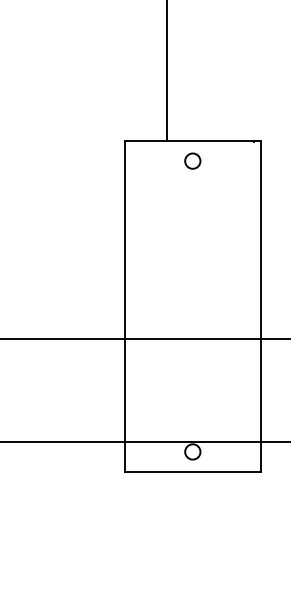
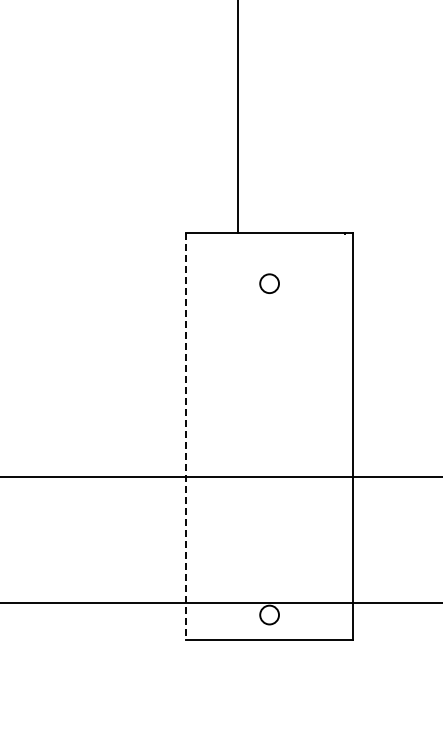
circle: (192, 160) -> (269, 283), moved
line: (125, 306) -> (186, 436), solid -> dashed

